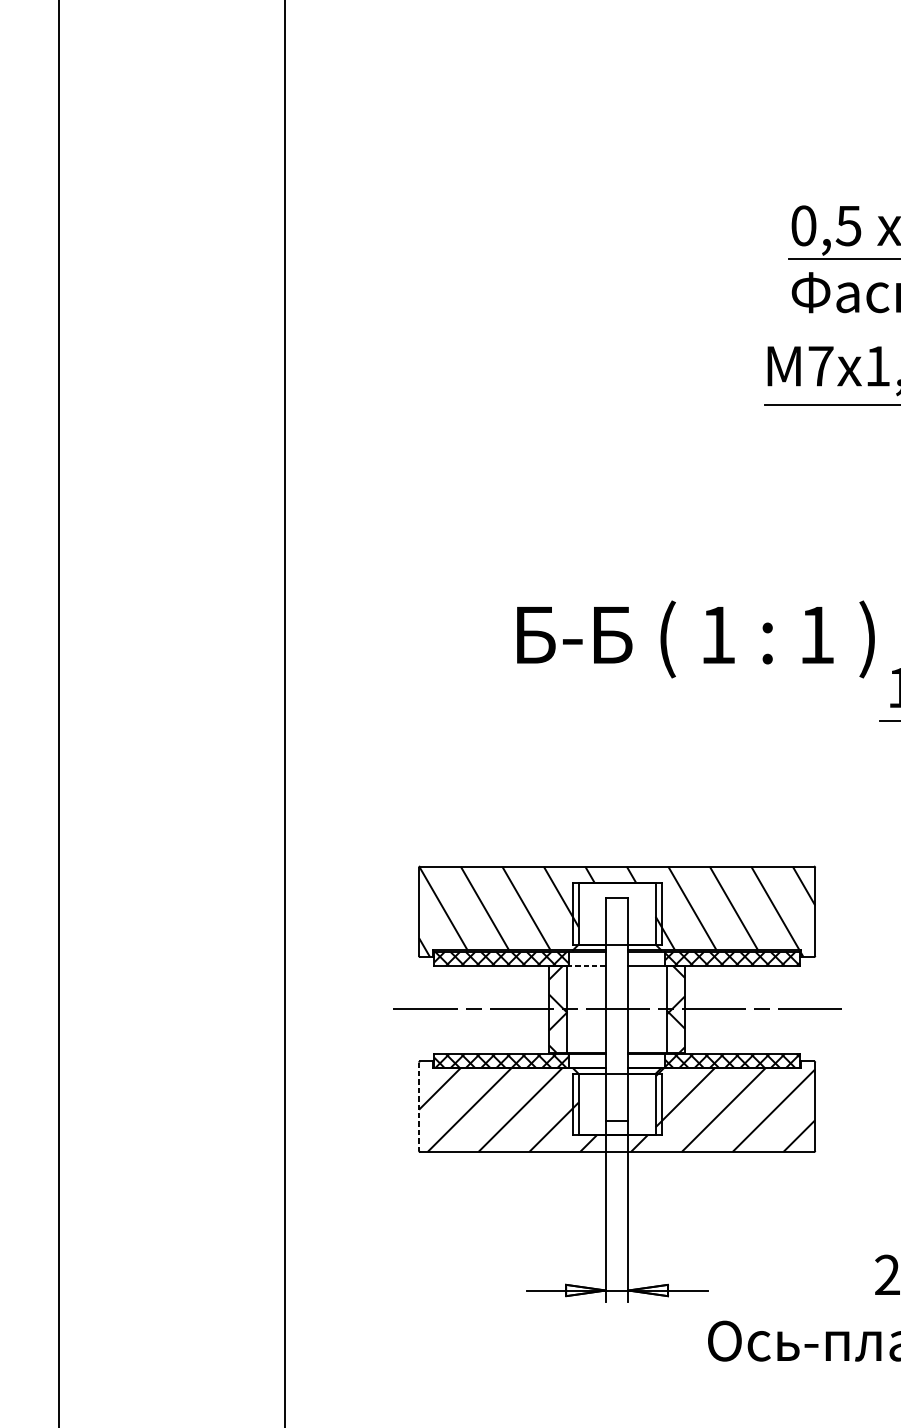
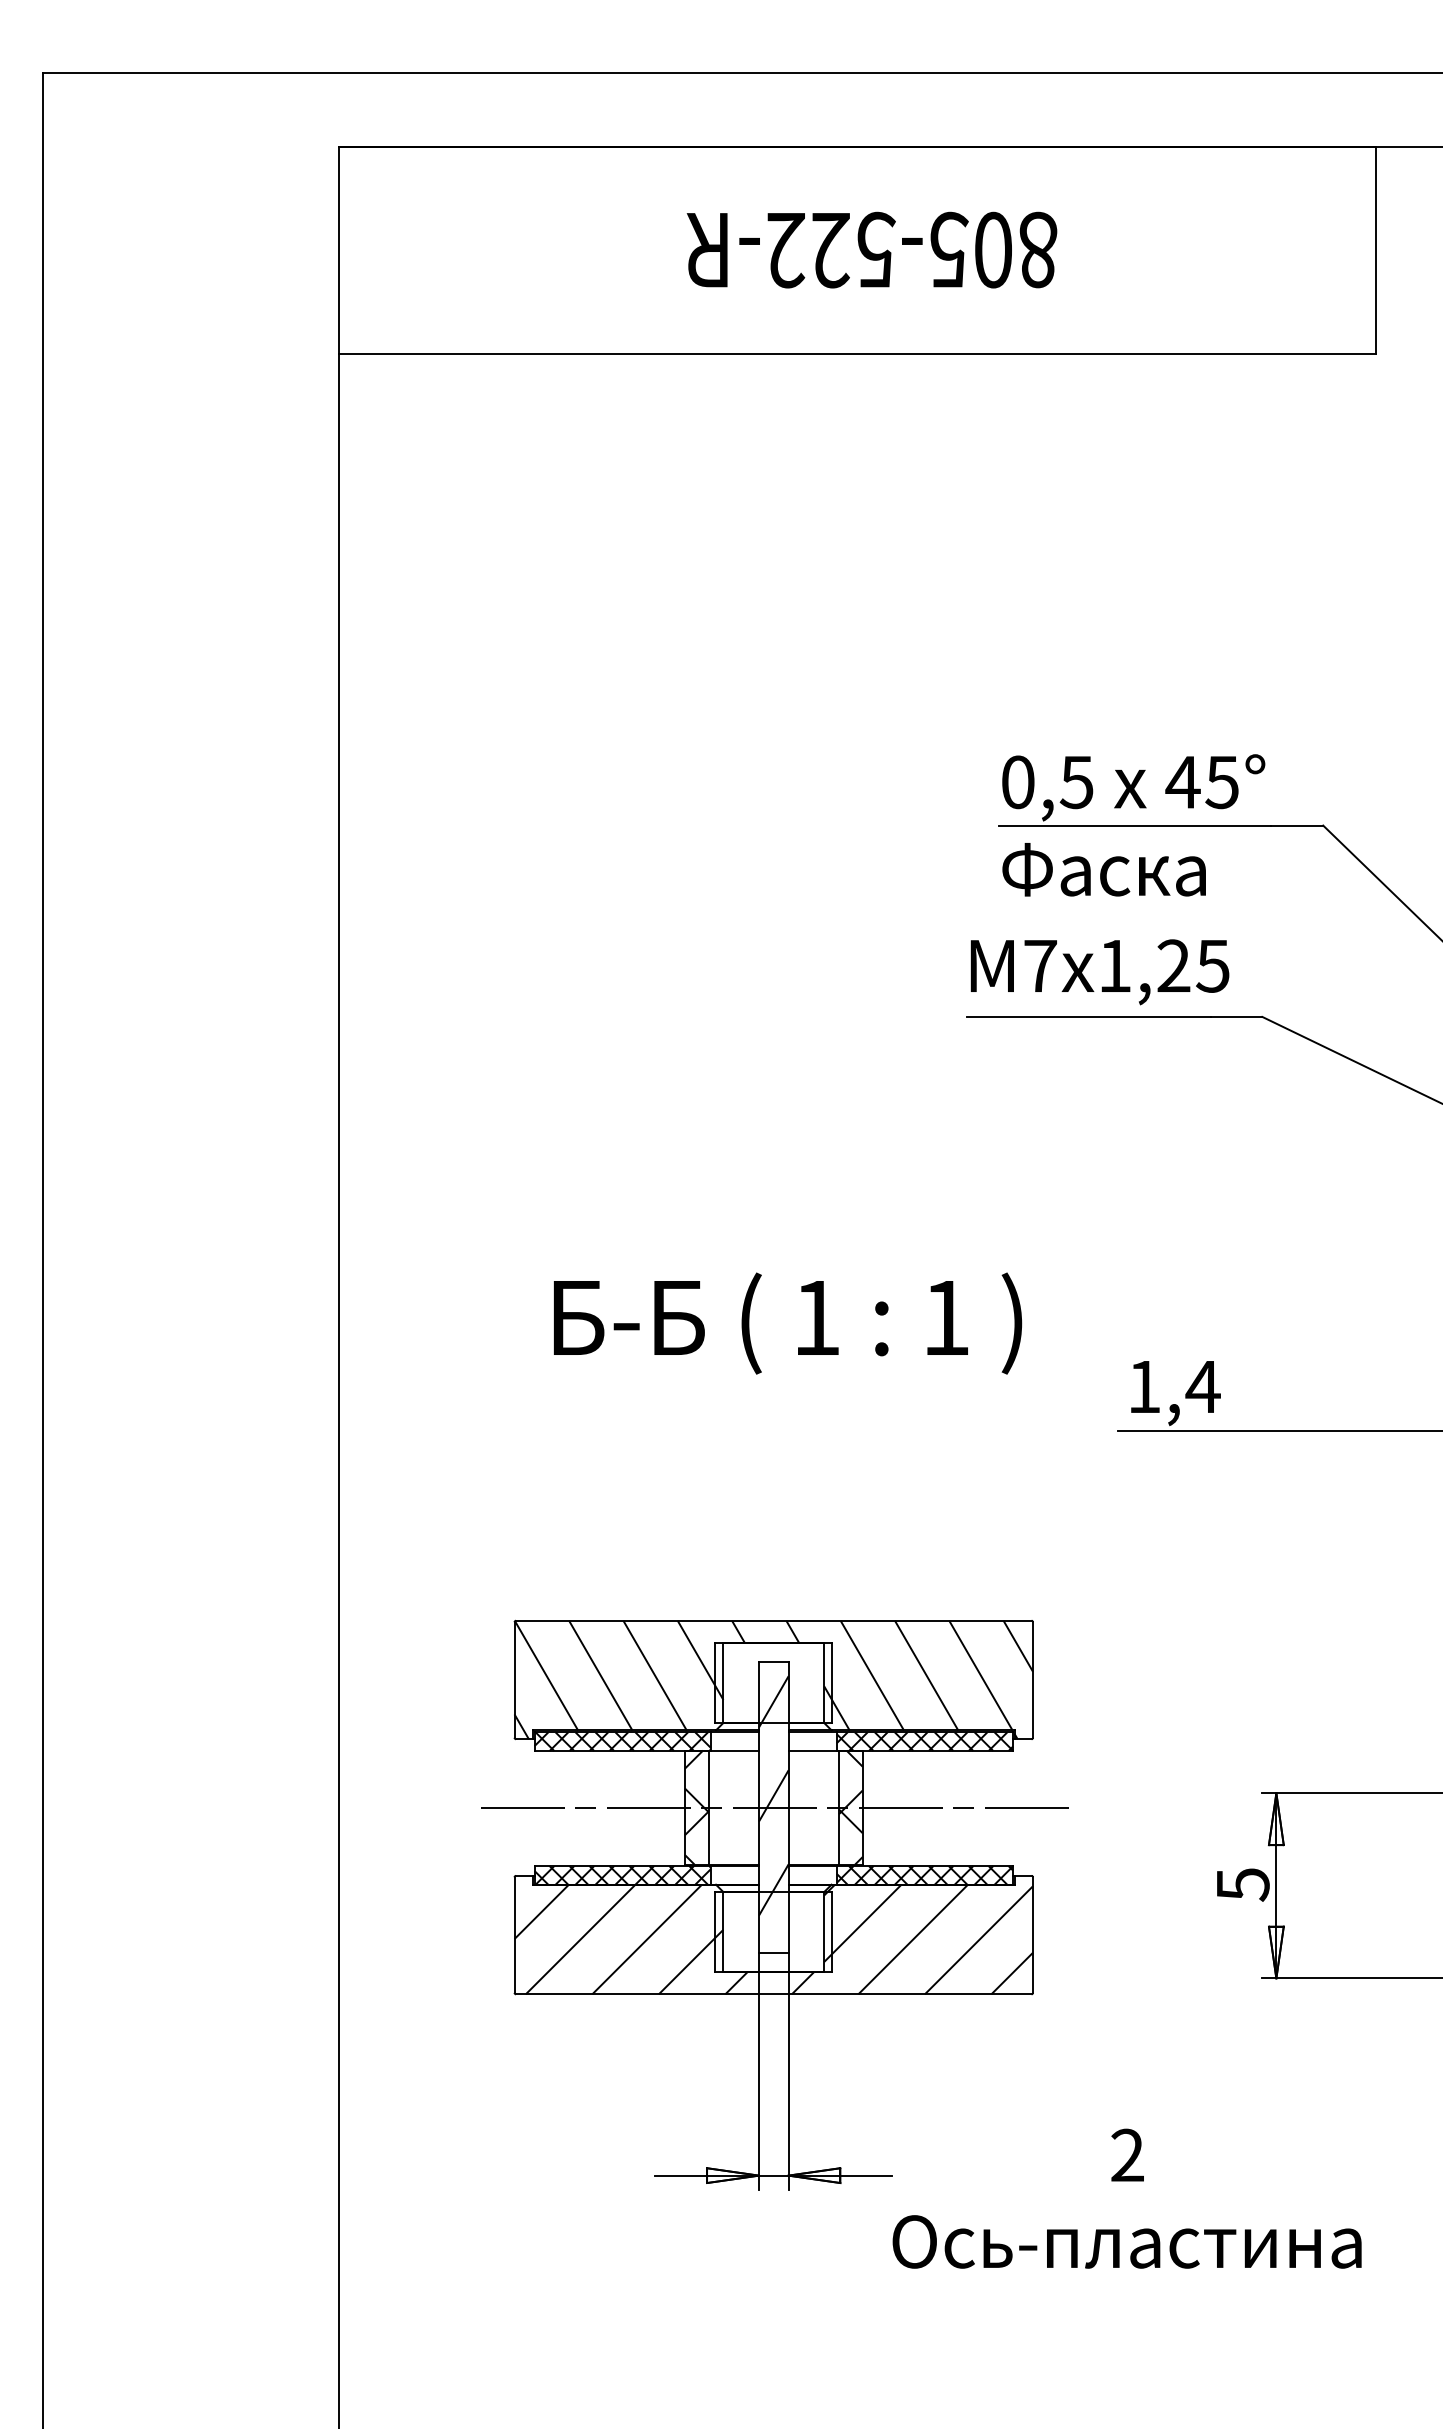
text: (696, 639) -> (788, 1323), moved
line: (587, 965) -> (734, 1750), dashed -> solid
hatch: (616, 1000) -> (773, 1795), added
line: (419, 1107) -> (514, 1935), dashed -> solid

